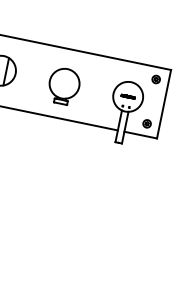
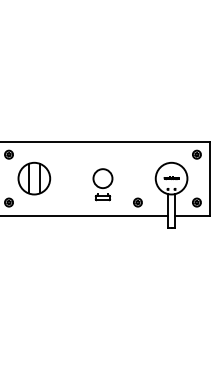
circle: (64, 83) -> (102, 178), size x0.6
part: (92, 112) -> (137, 202), added

